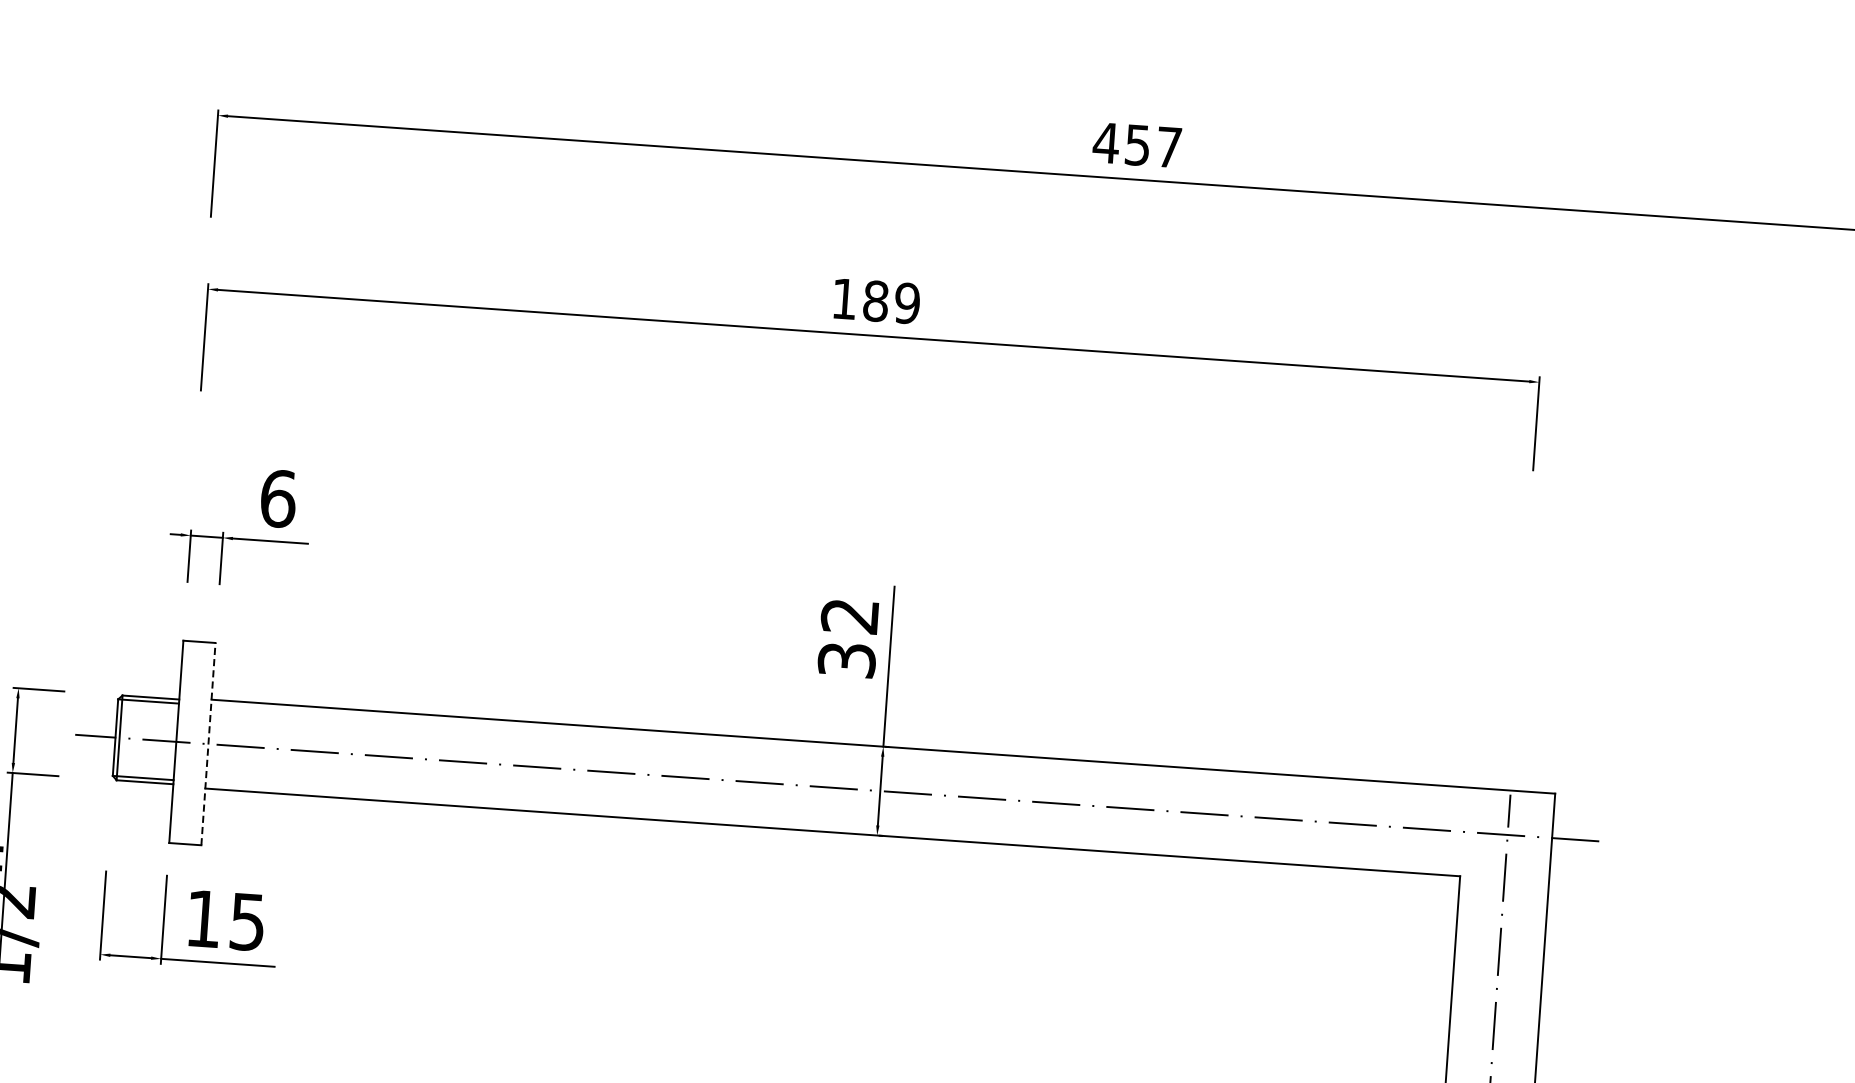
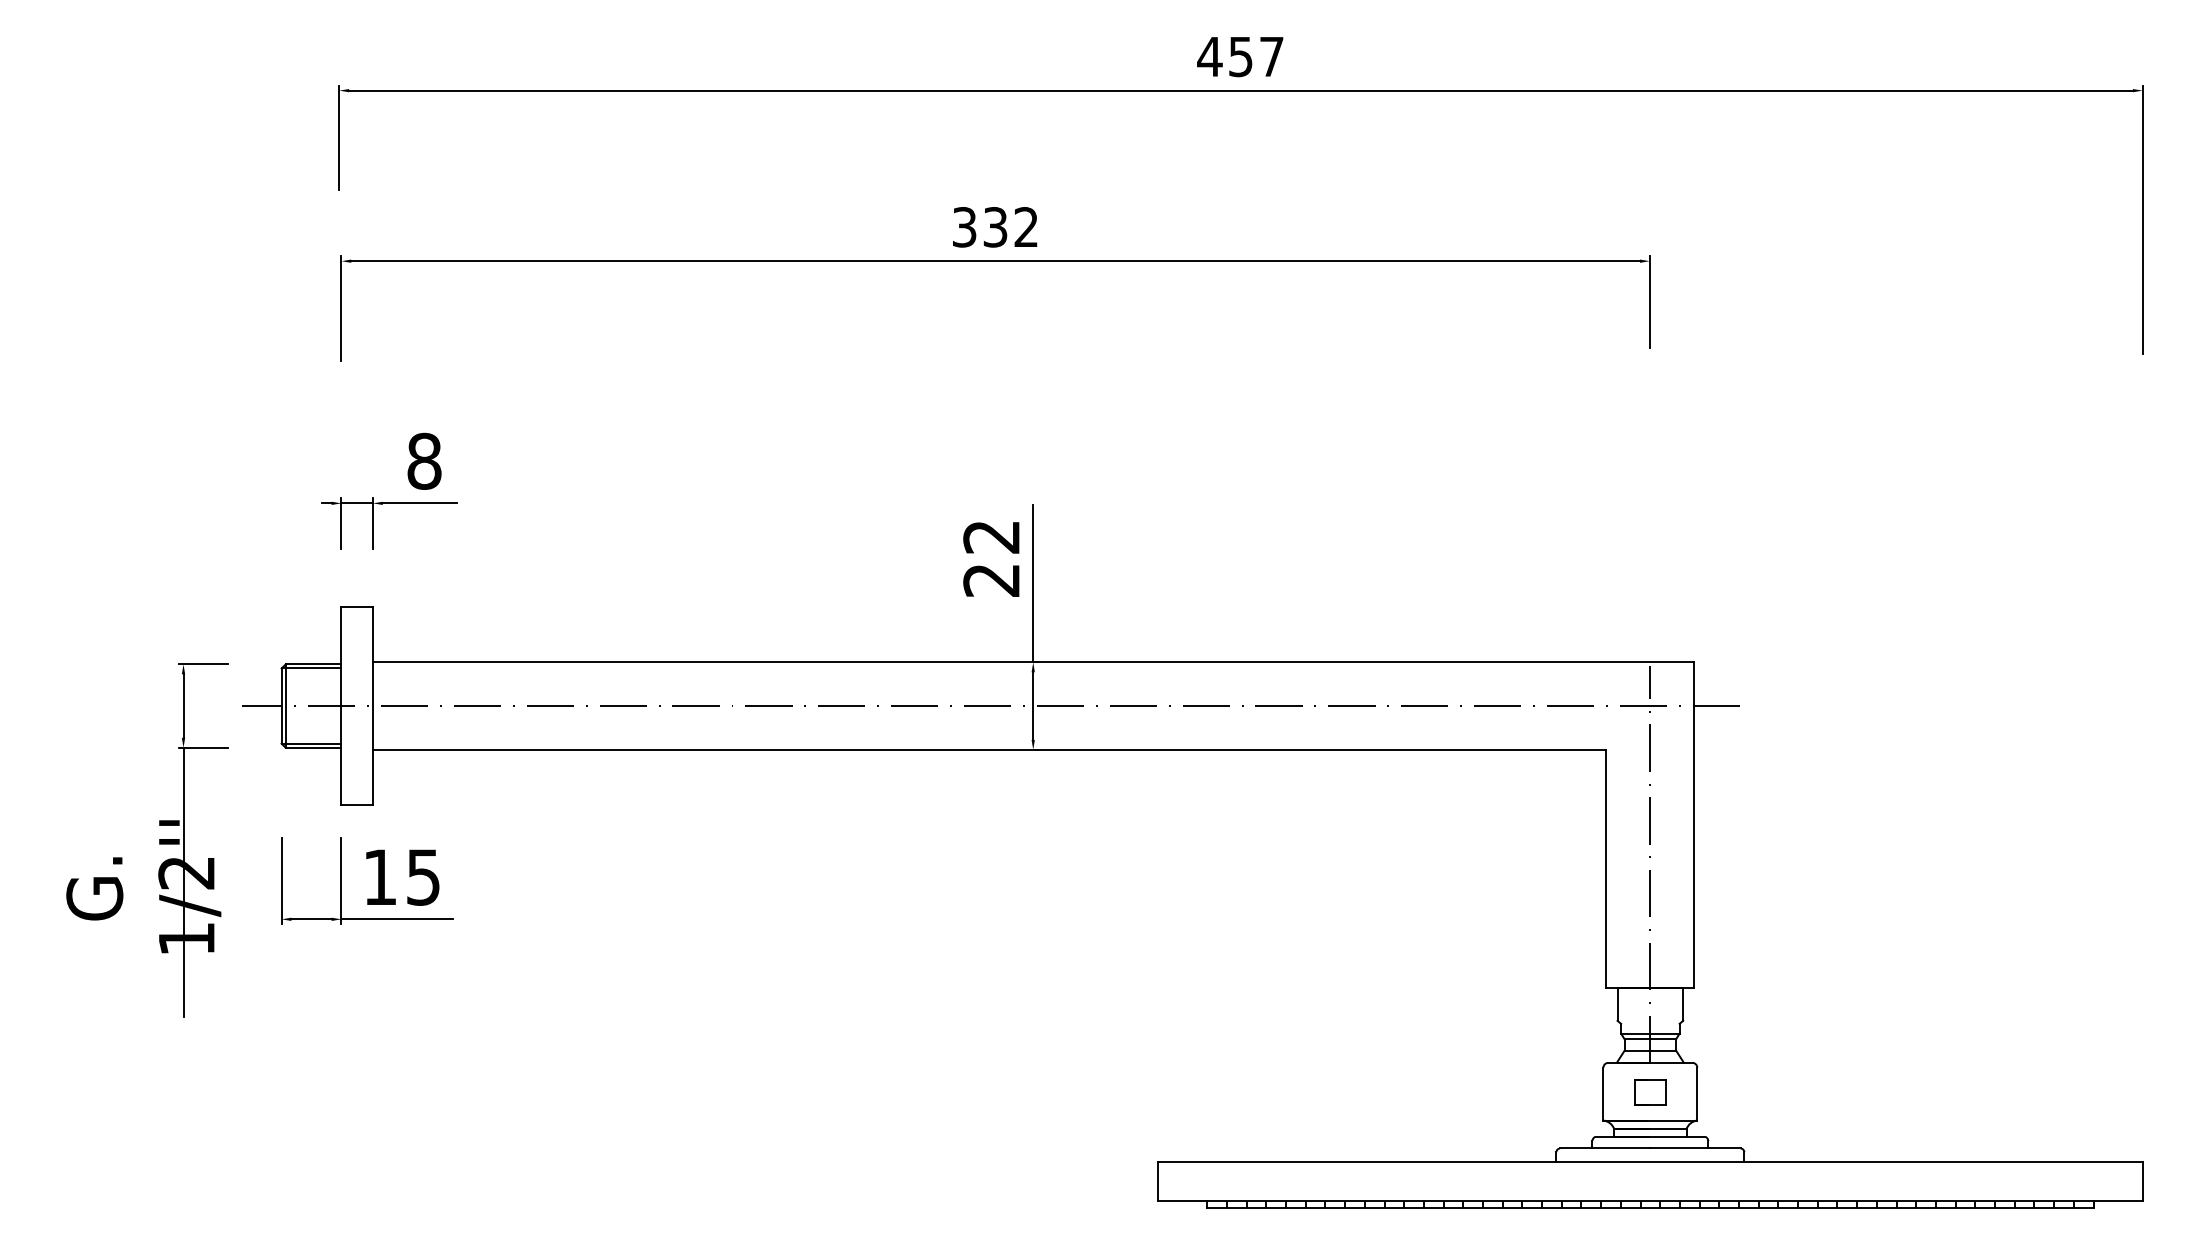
text: (875, 301) -> (995, 227), 189 -> 332
text: (278, 497) -> (424, 460), 6 -> 8
text: (846, 660) -> (991, 580), 32 -> 22
line: (208, 743) -> (372, 705), dashed -> solid

